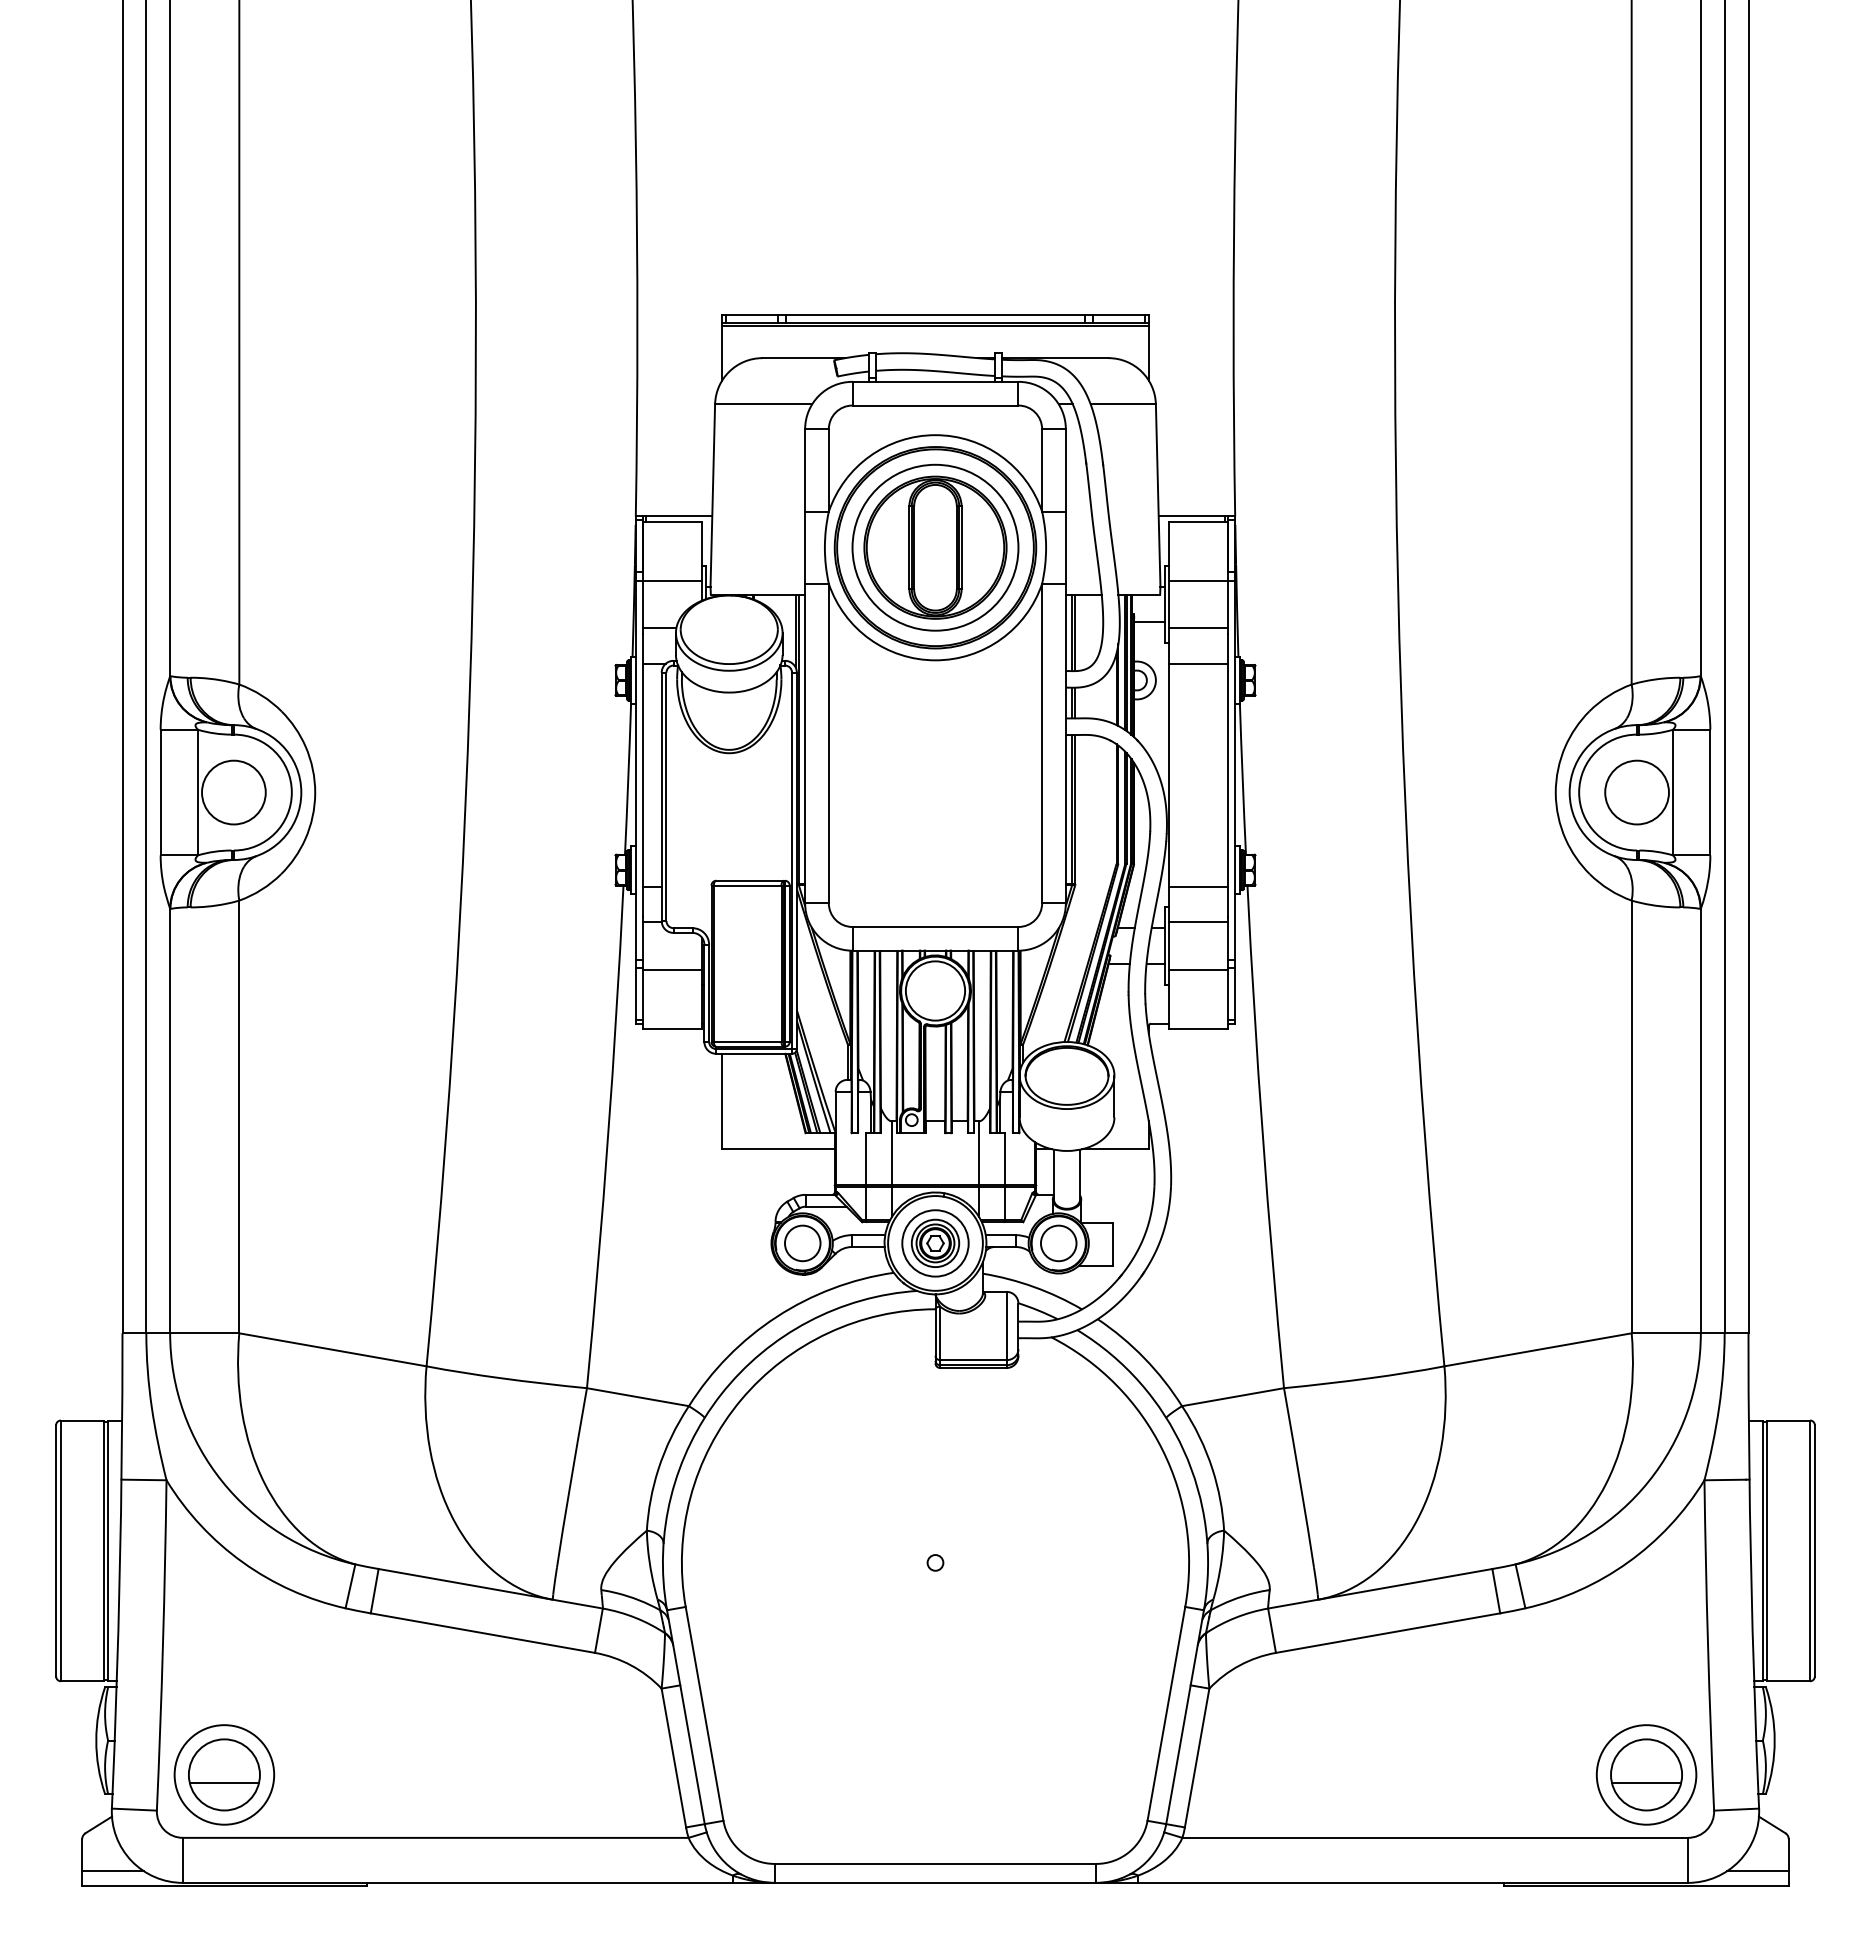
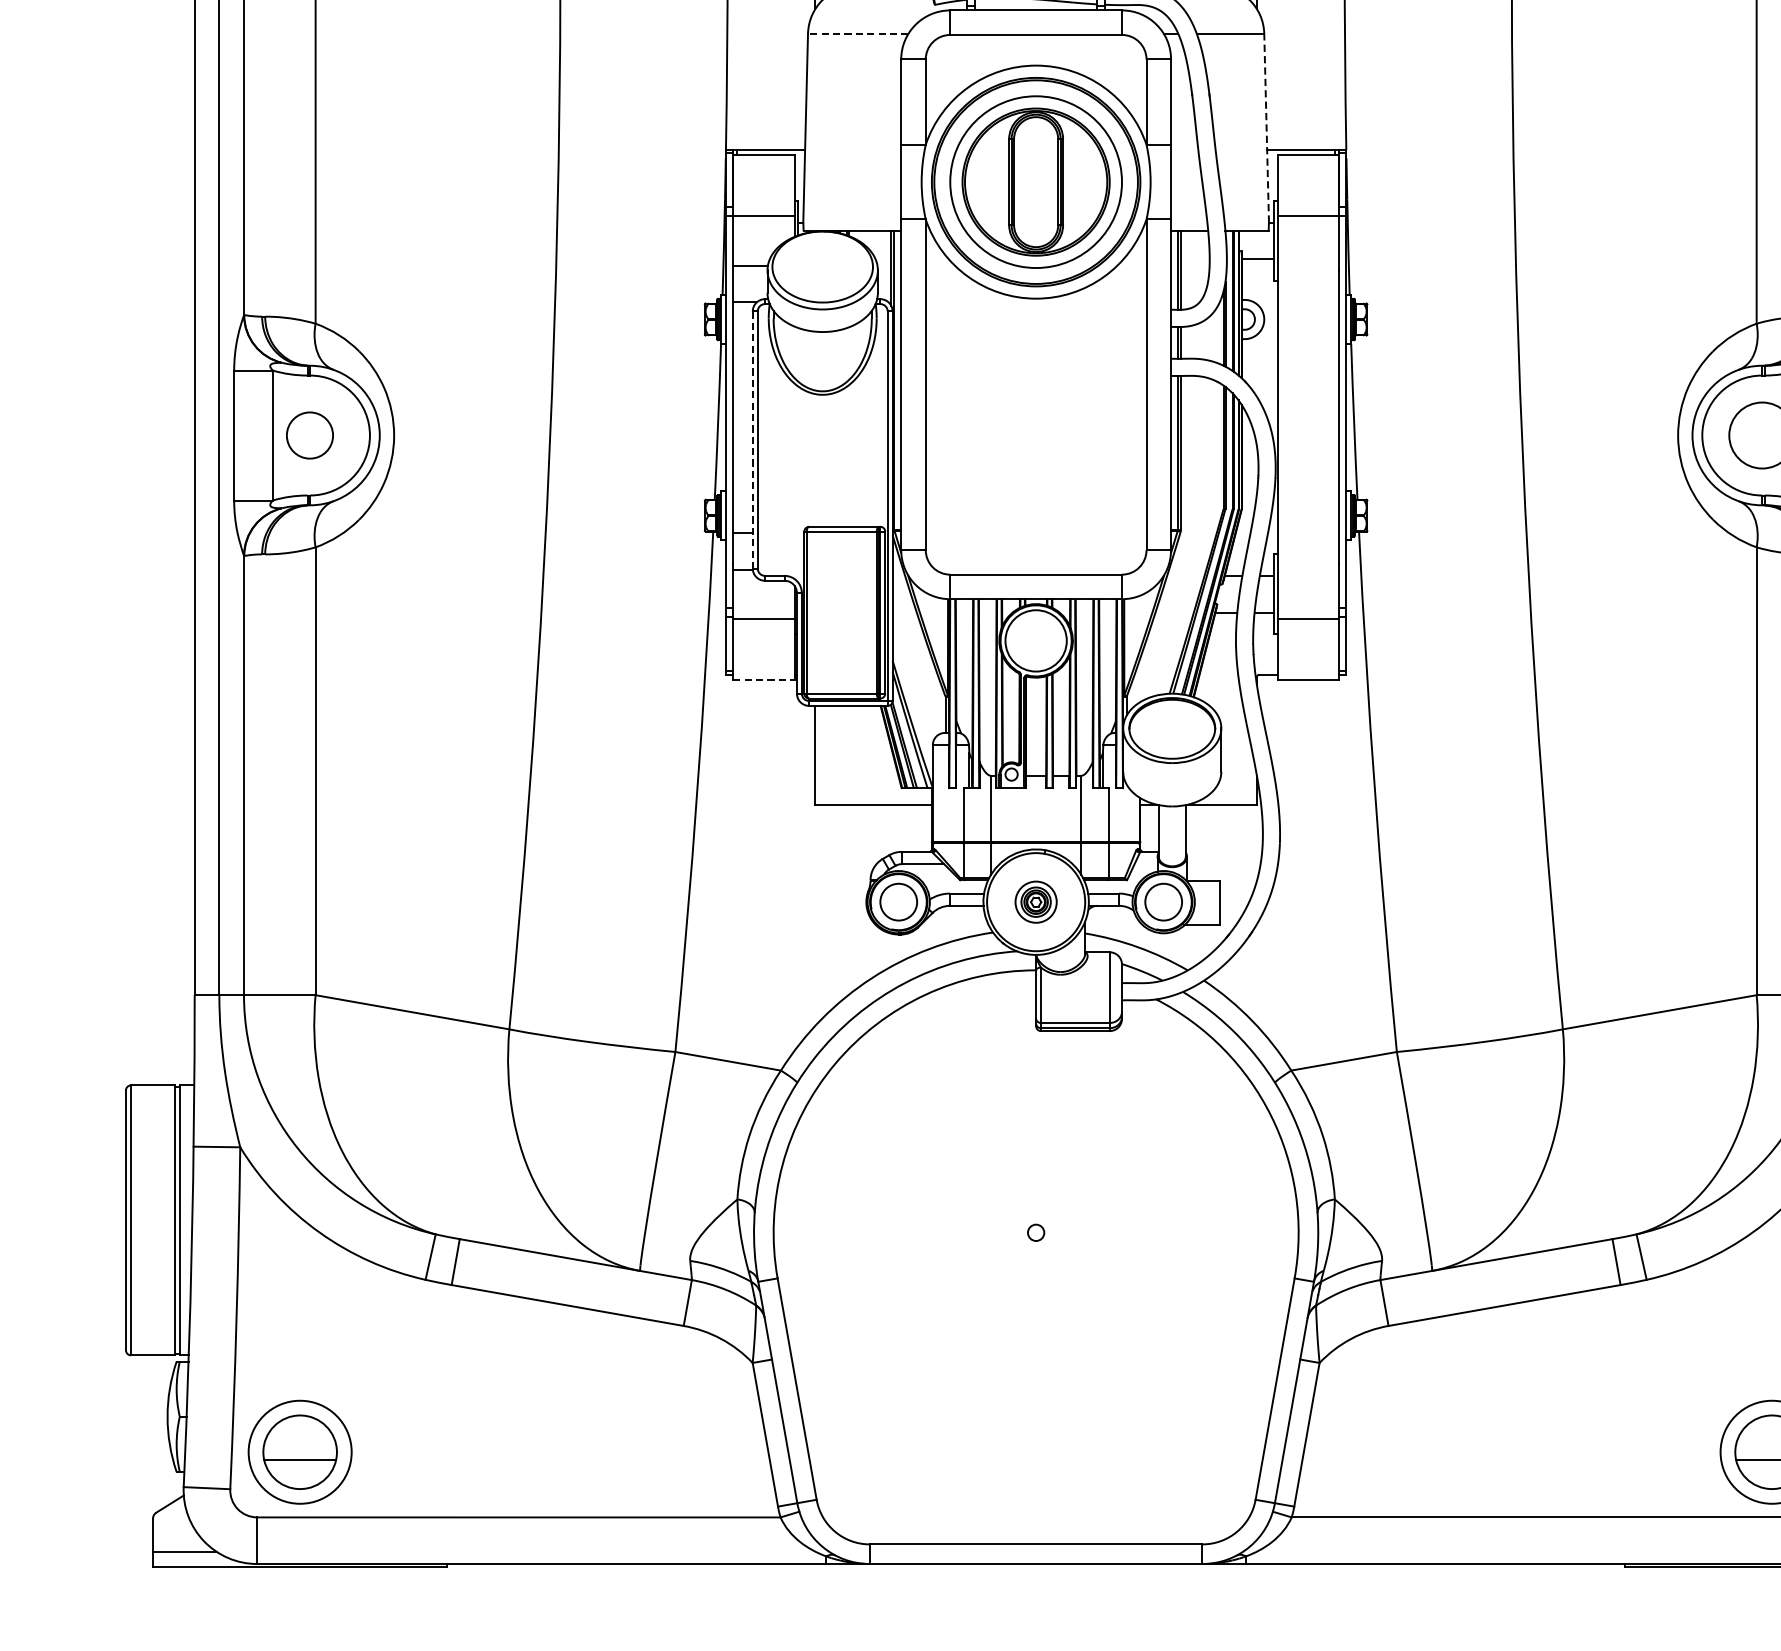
line: (763, 404) -> (858, 33), solid -> dashed
line: (1158, 495) -> (1266, 128), solid -> dashed
line: (1198, 628) -> (1308, 265), removed
line: (1198, 663) -> (1308, 301), removed
circle: (233, 792) -> (309, 435), size x0.7
line: (661, 797) -> (752, 440), solid -> dashed
line: (1198, 886) -> (1308, 532), removed
line: (1198, 922) -> (1308, 570), removed
line: (672, 1028) -> (763, 679), solid -> dashed
part: (935, 1243) -> (1036, 902), size x0.6

